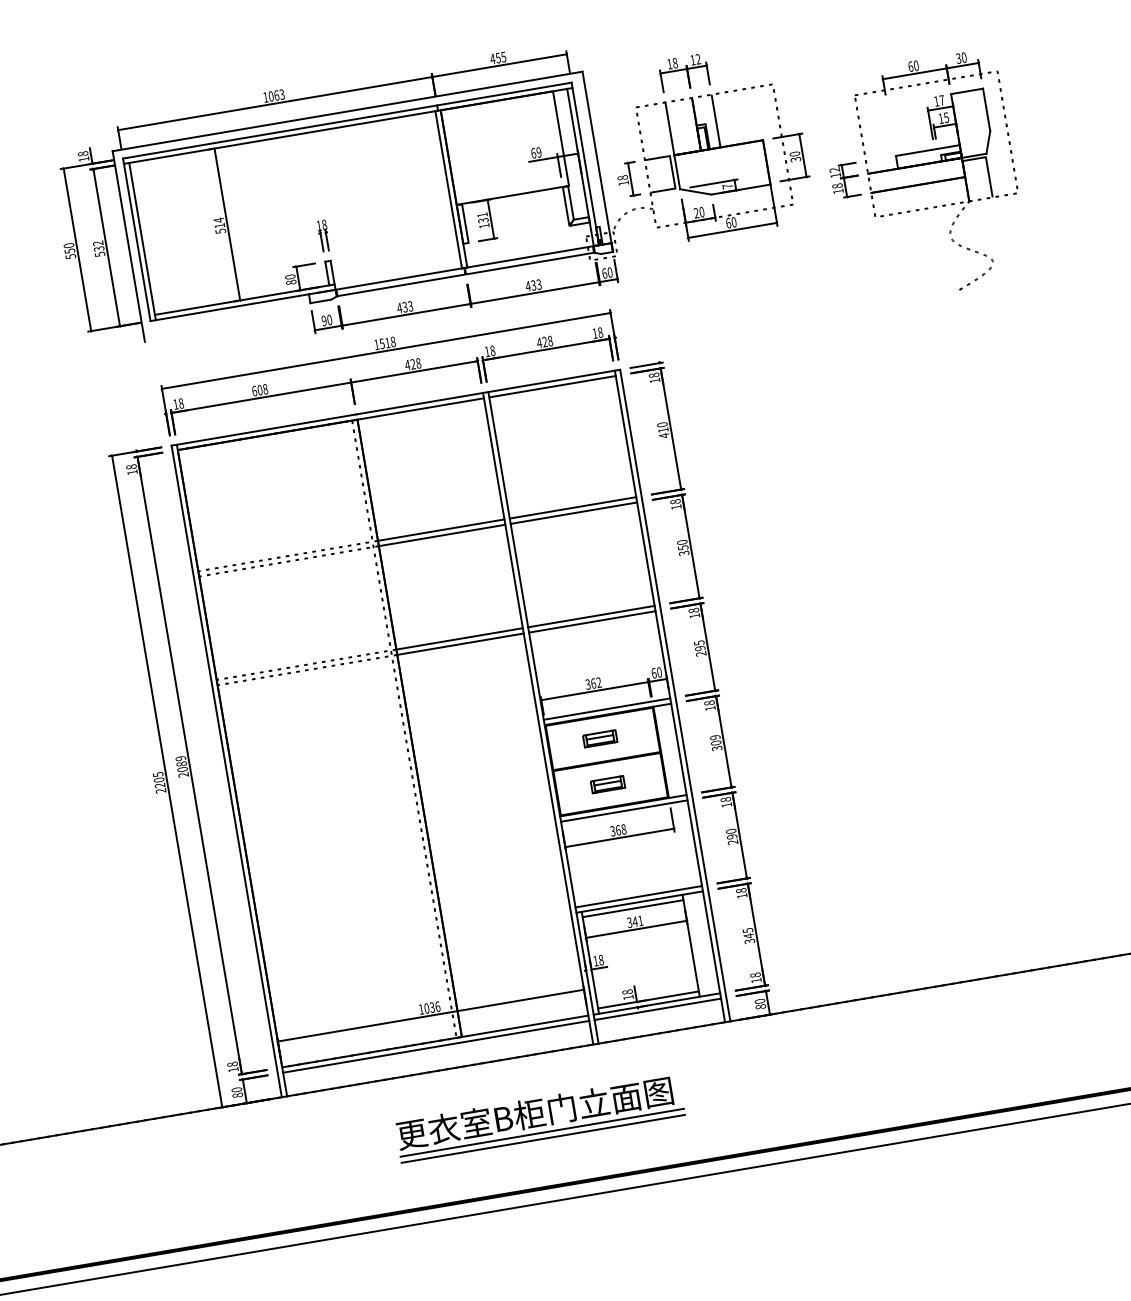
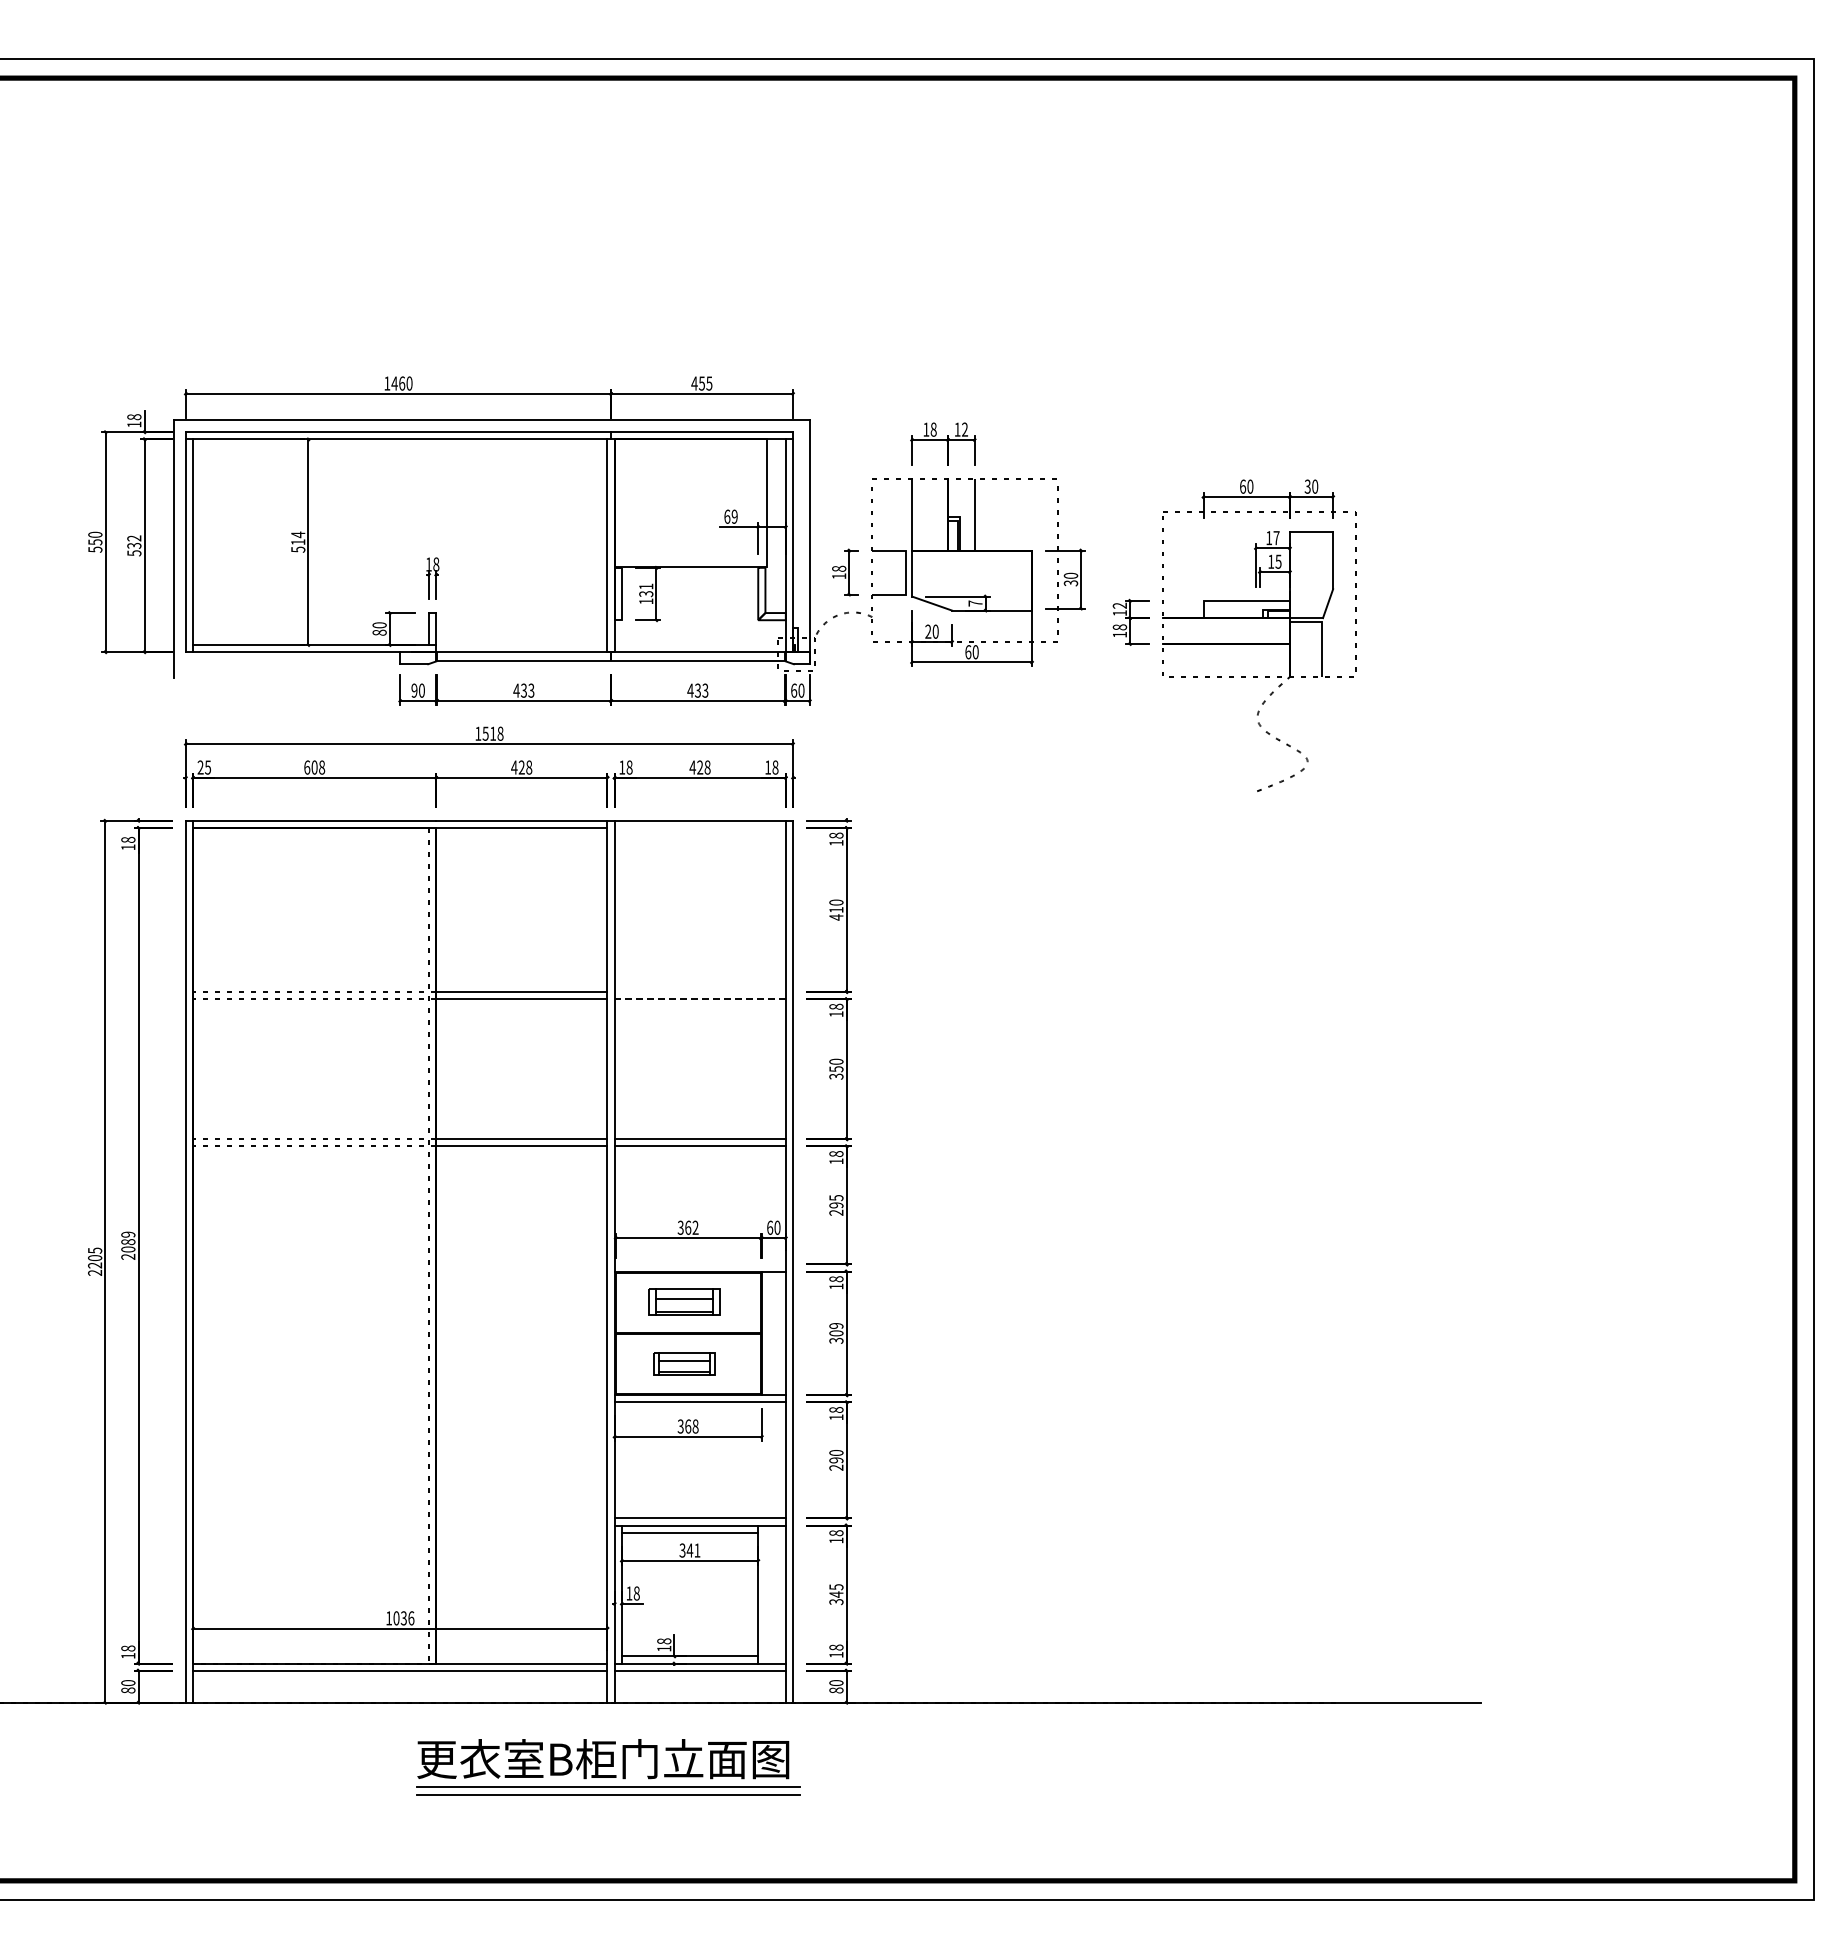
text: (276, 95) -> (401, 383), 1063 -> 1460
line: (552, 387) -> (699, 828), removed
text: (178, 403) -> (204, 767), 18 -> 25
line: (572, 508) -> (699, 992), removed
line: (574, 513) -> (700, 999), solid -> dashed
line: (606, 709) -> (699, 1264), removed
part: (600, 738) -> (684, 1301), size x1.6
part: (607, 784) -> (684, 1363), size x1.4
part: (539, 1118) -> (608, 1767), moved

